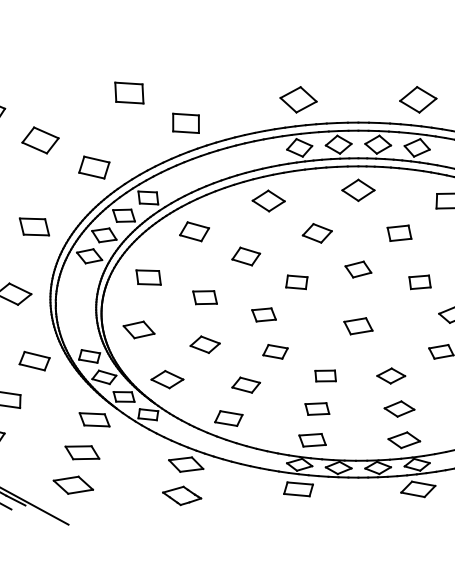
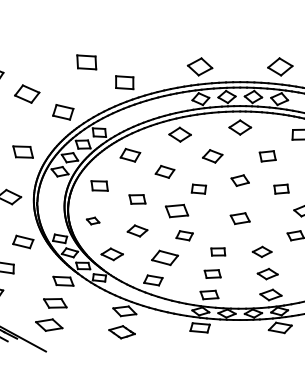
part: (263, 314) -> (176, 210), size x1.4
part: (137, 329) -> (92, 220), size x0.6
part: (245, 385) -> (164, 258), size x1.4

